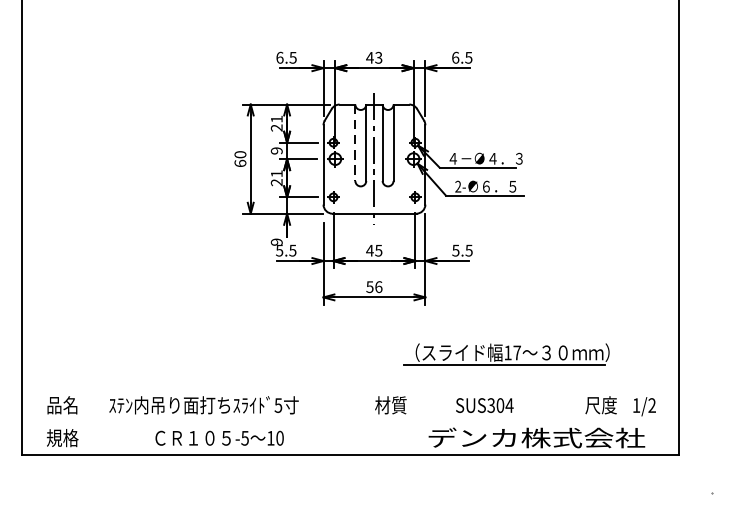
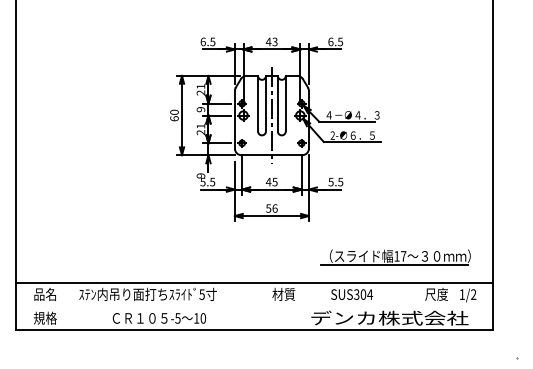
line: (355, 142) -> (258, 103), dashed -> solid
part: (506, 354) -> (395, 257), moved
line: (350, 388) -> (254, 282), added

